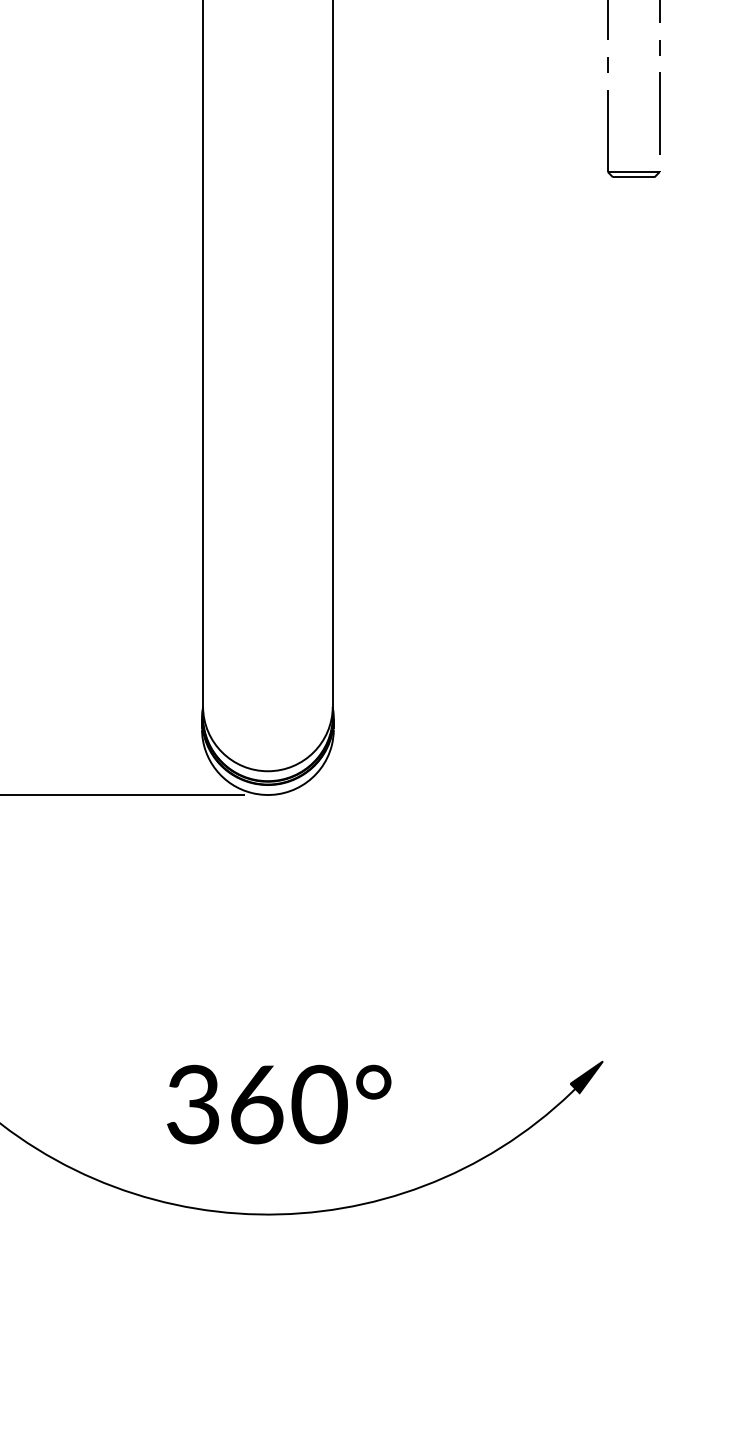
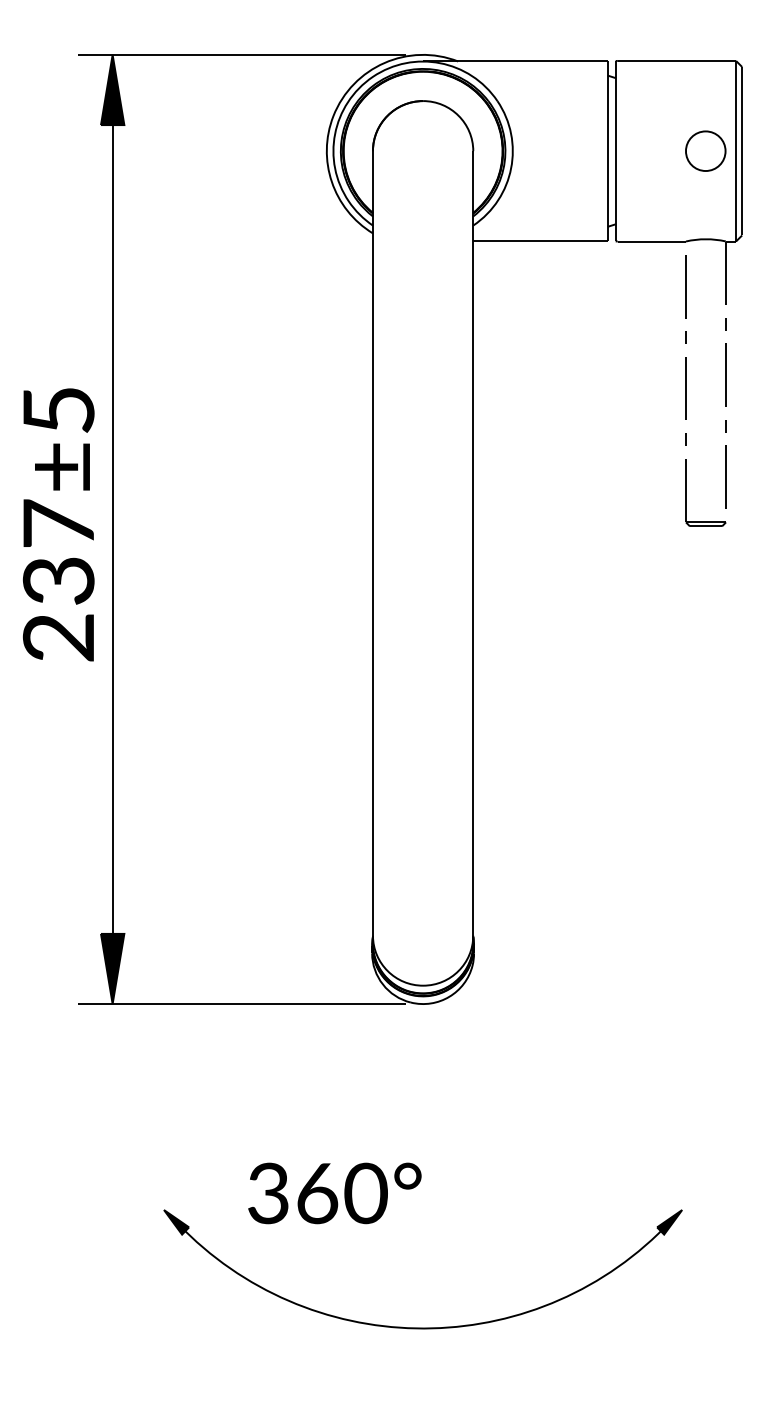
text: (278, 1104) -> (334, 1193), moved

